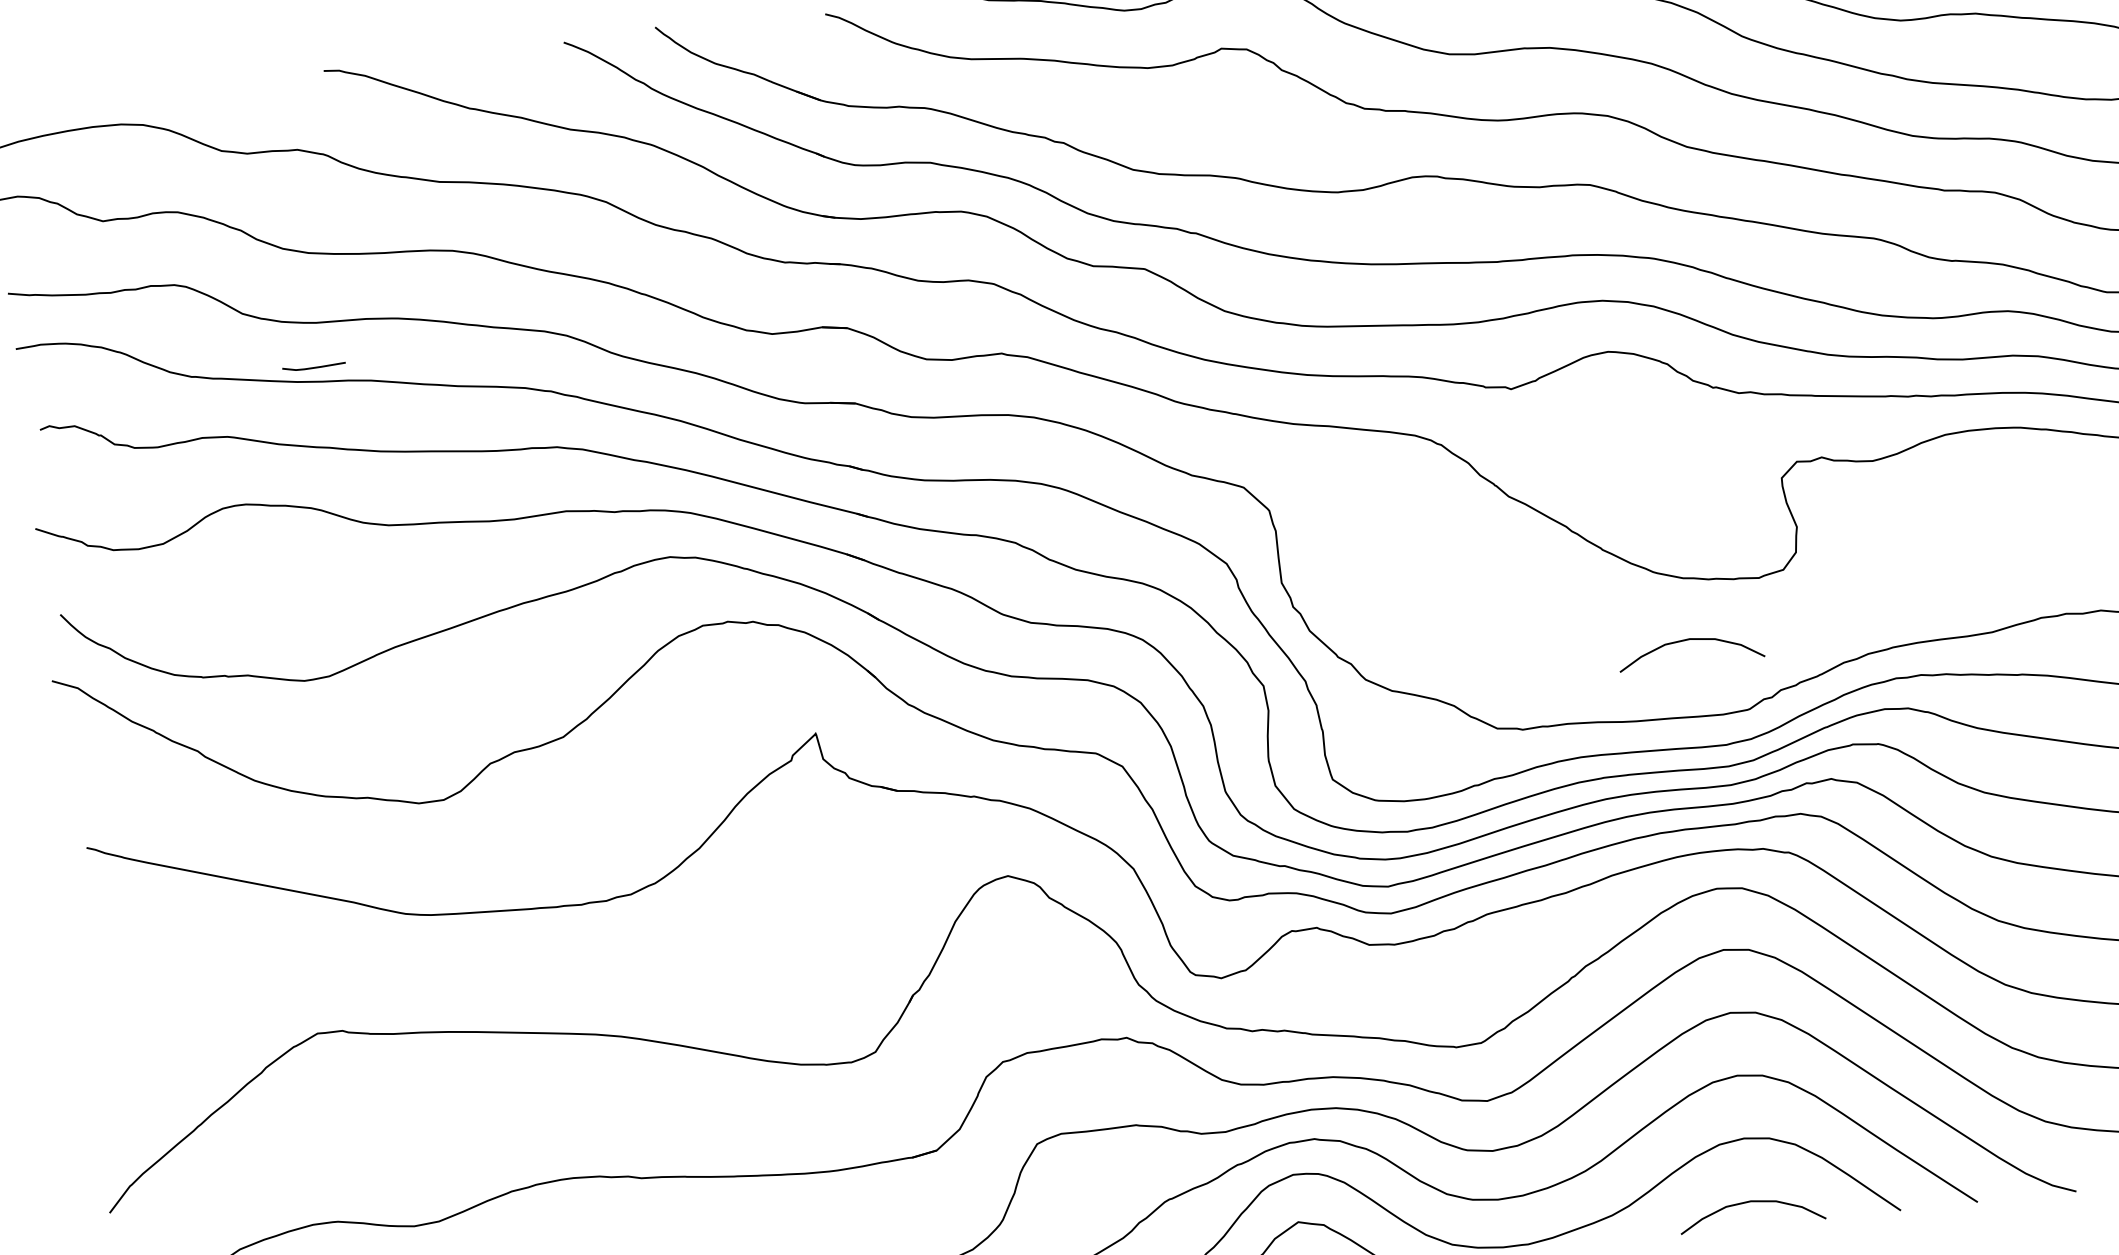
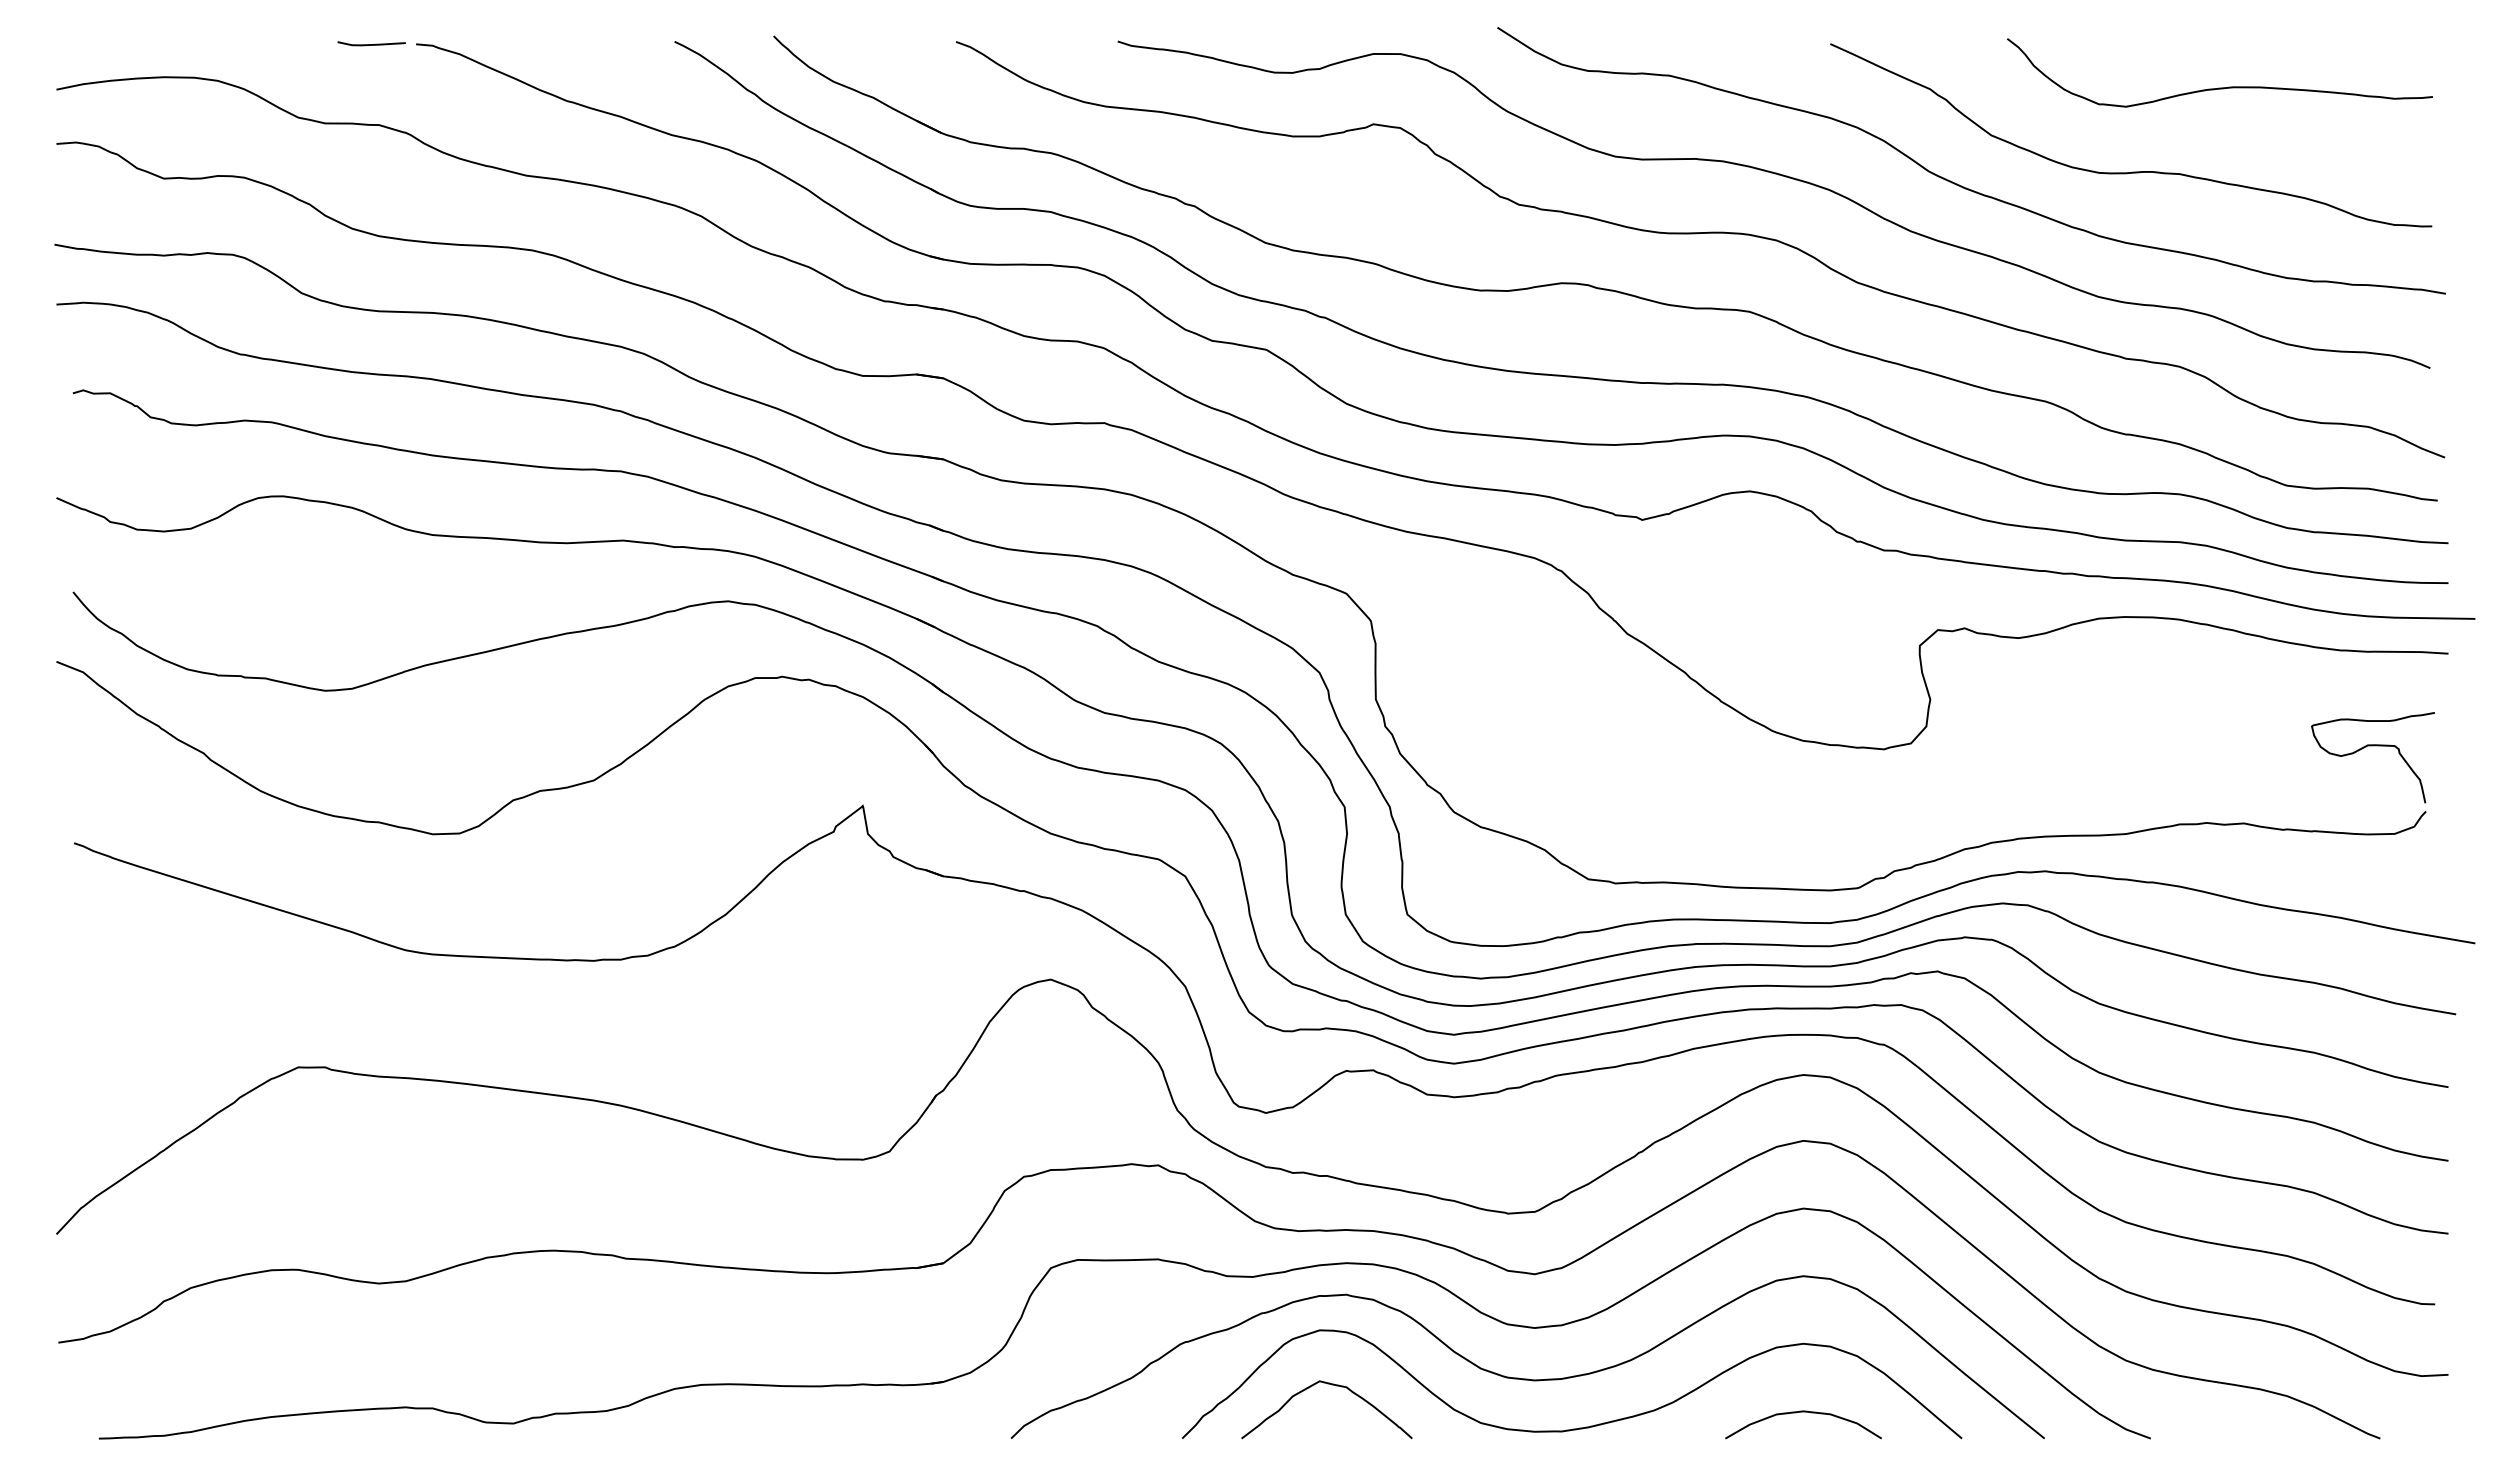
line: (313, 367) -> (371, 44), moved
curve: (1689, 640) -> (1803, 807), removed

